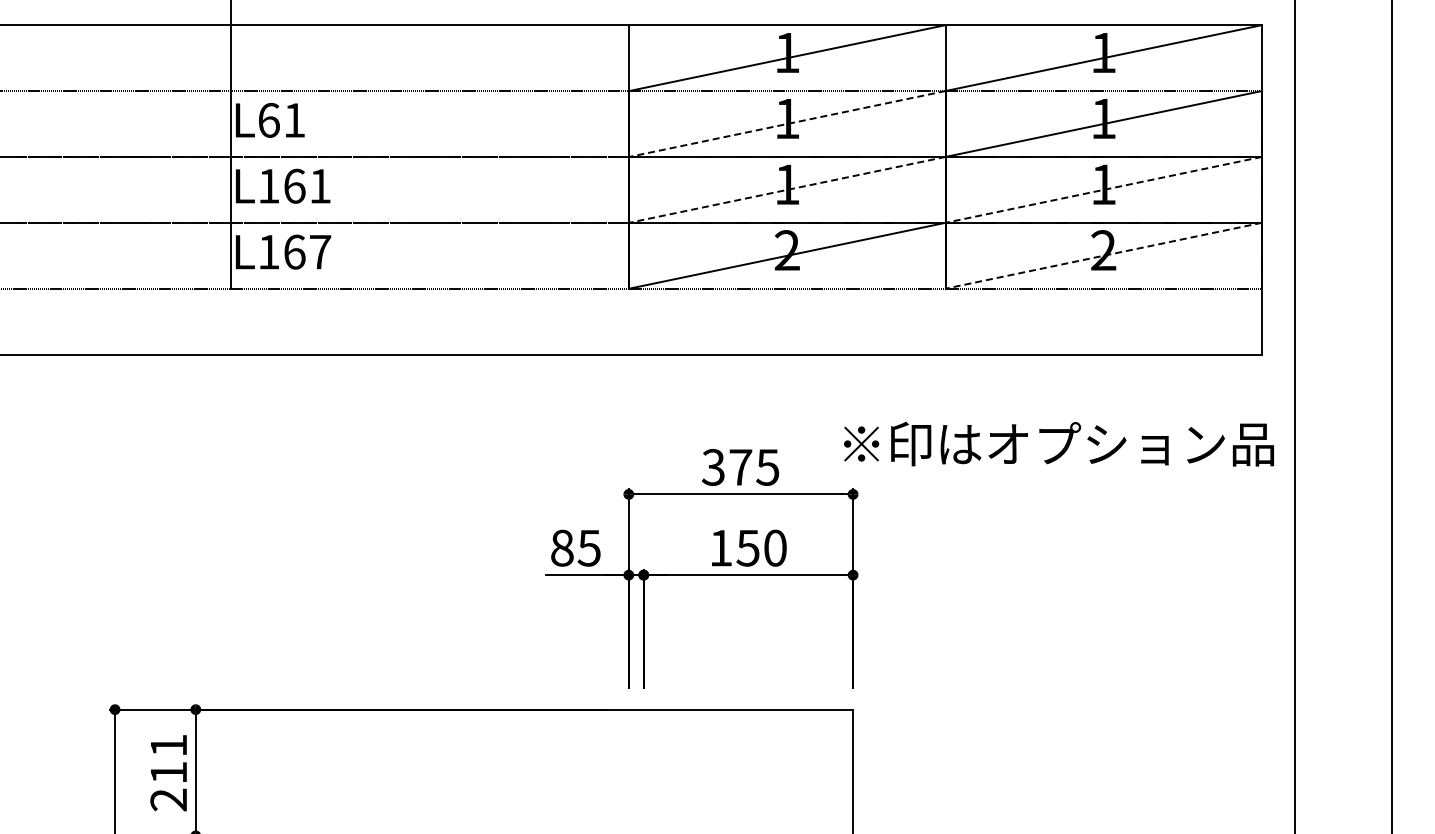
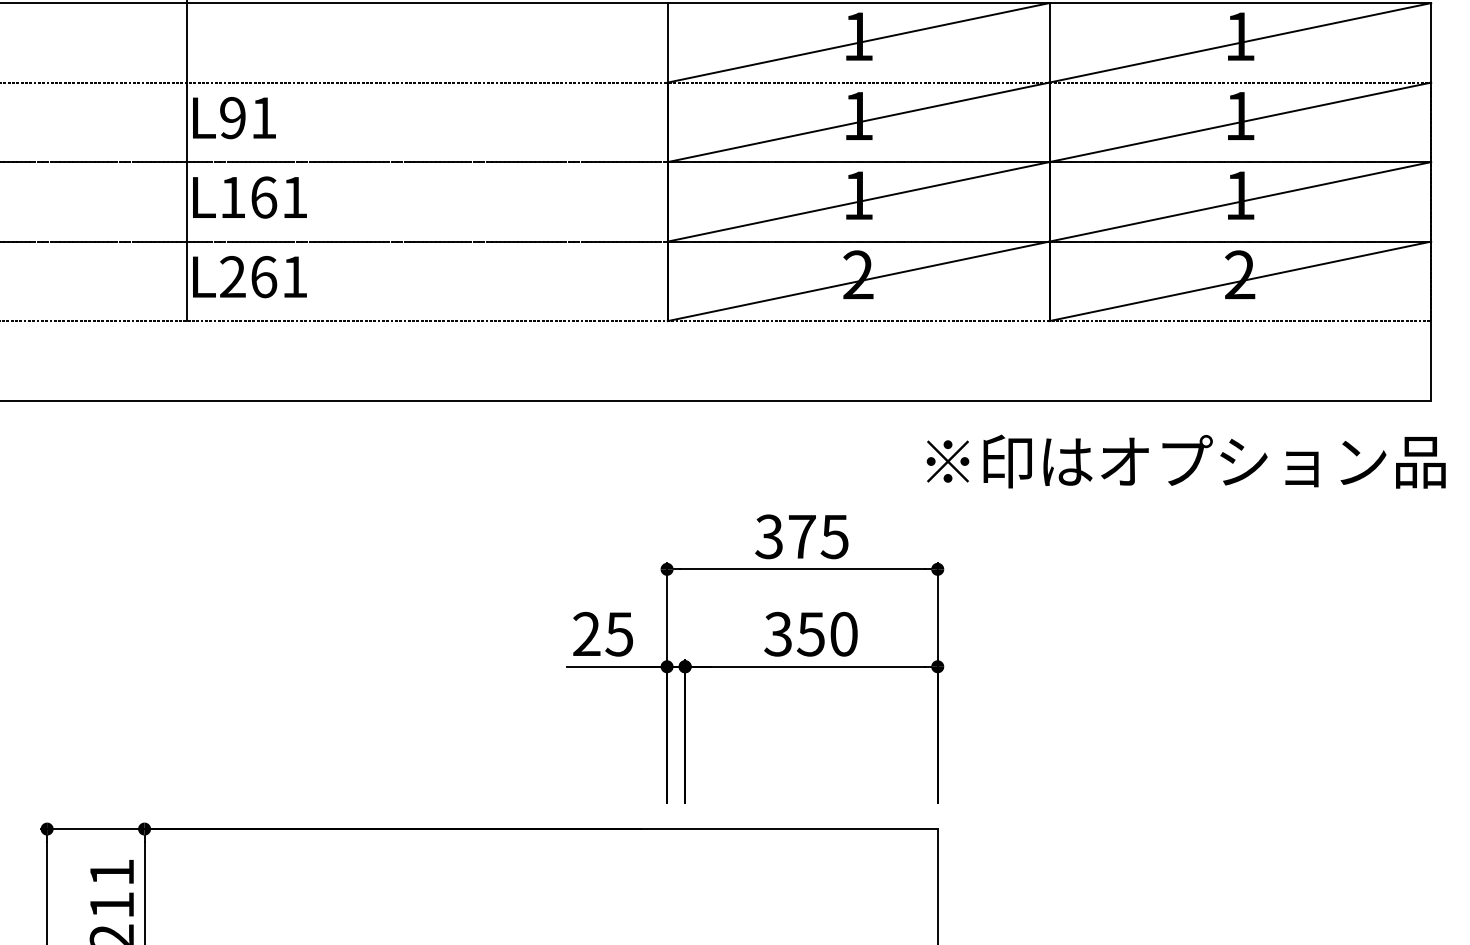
text: (268, 119) -> (232, 116), L61 -> L91
line: (787, 123) -> (858, 121), dashed -> solid
line: (787, 189) -> (858, 201), dashed -> solid
line: (1103, 189) -> (1239, 201), dashed -> solid
text: (294, 251) -> (263, 276), L167 -> L261
line: (1103, 255) -> (1239, 281), dashed -> solid
text: (1058, 444) -> (1185, 462), moved
text: (562, 547) -> (587, 633), 85 -> 25
text: (720, 547) -> (777, 633), 150 -> 350

